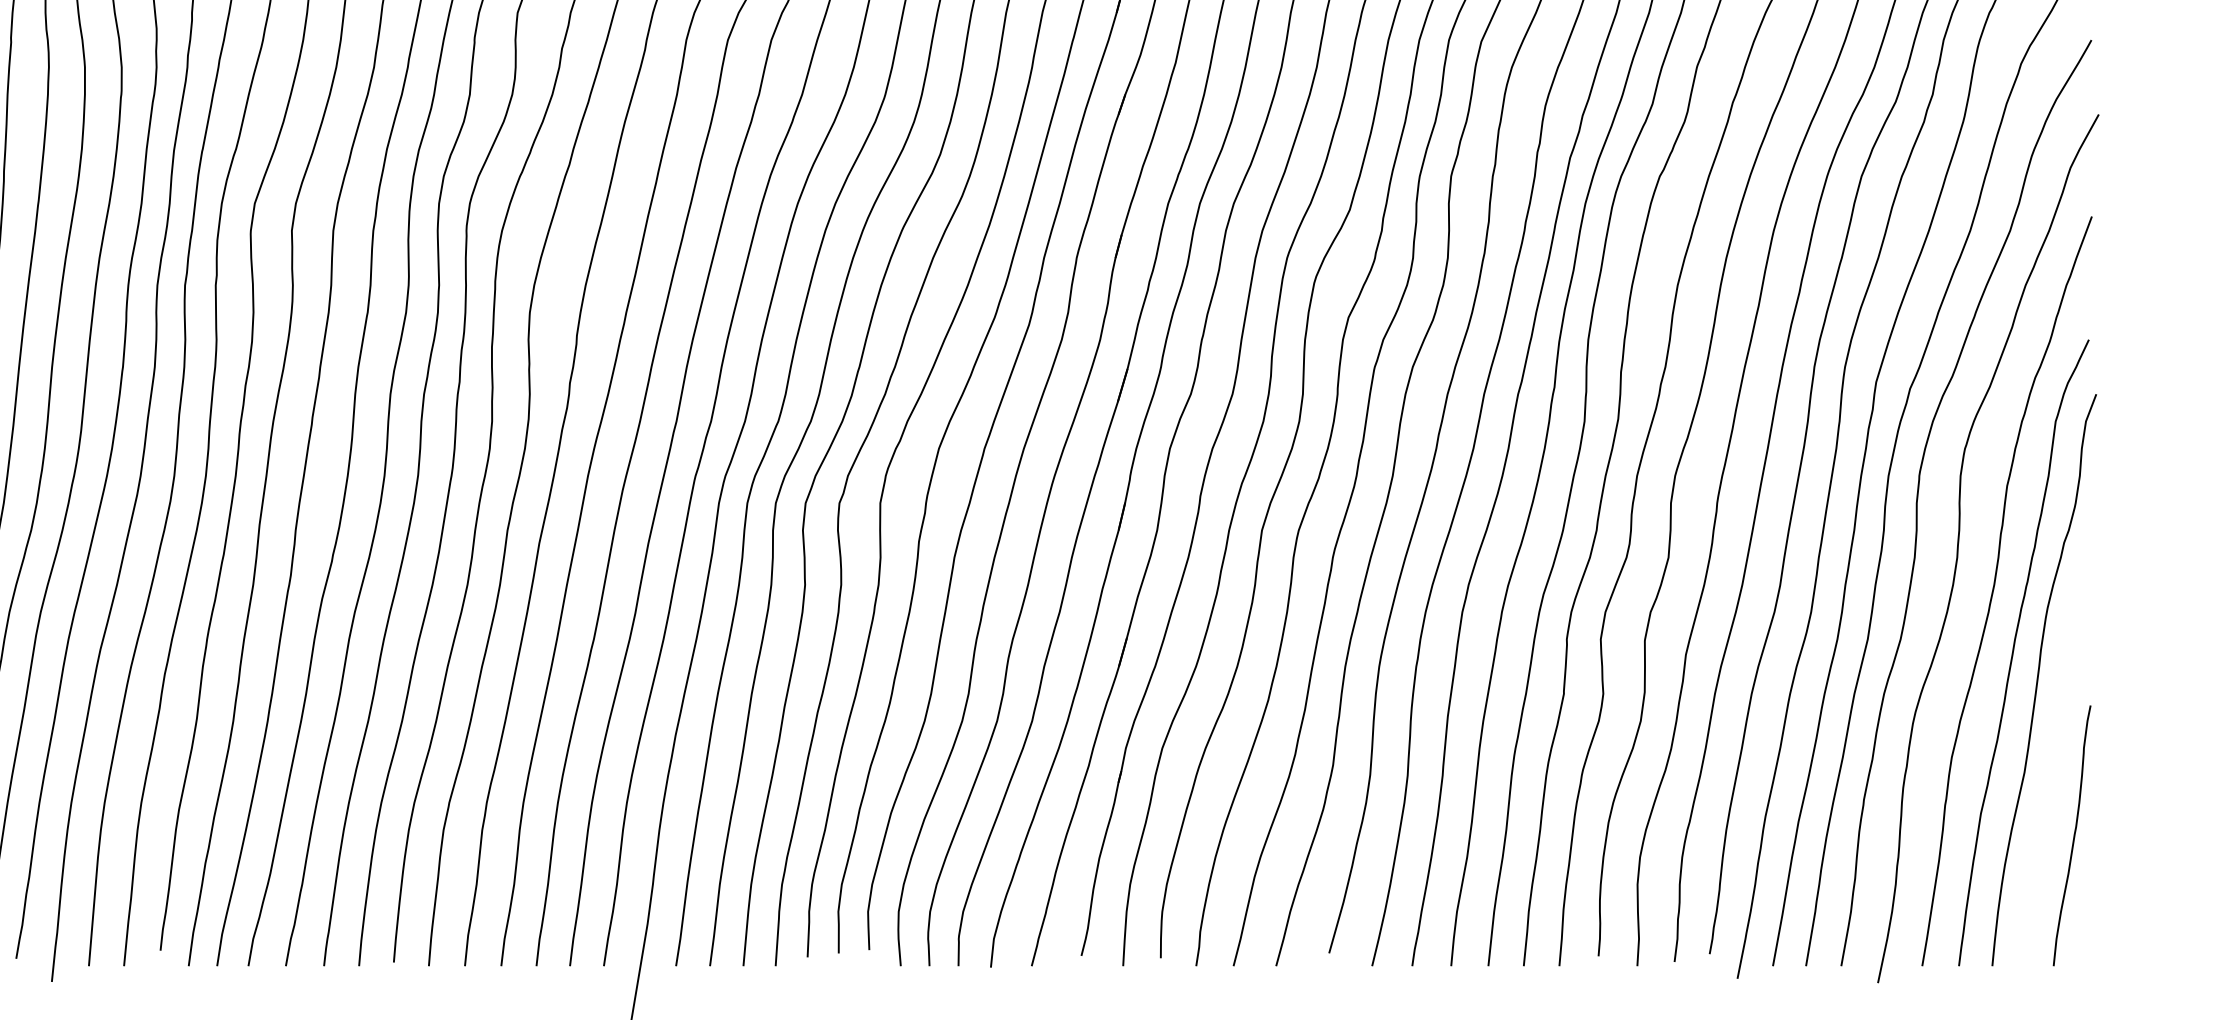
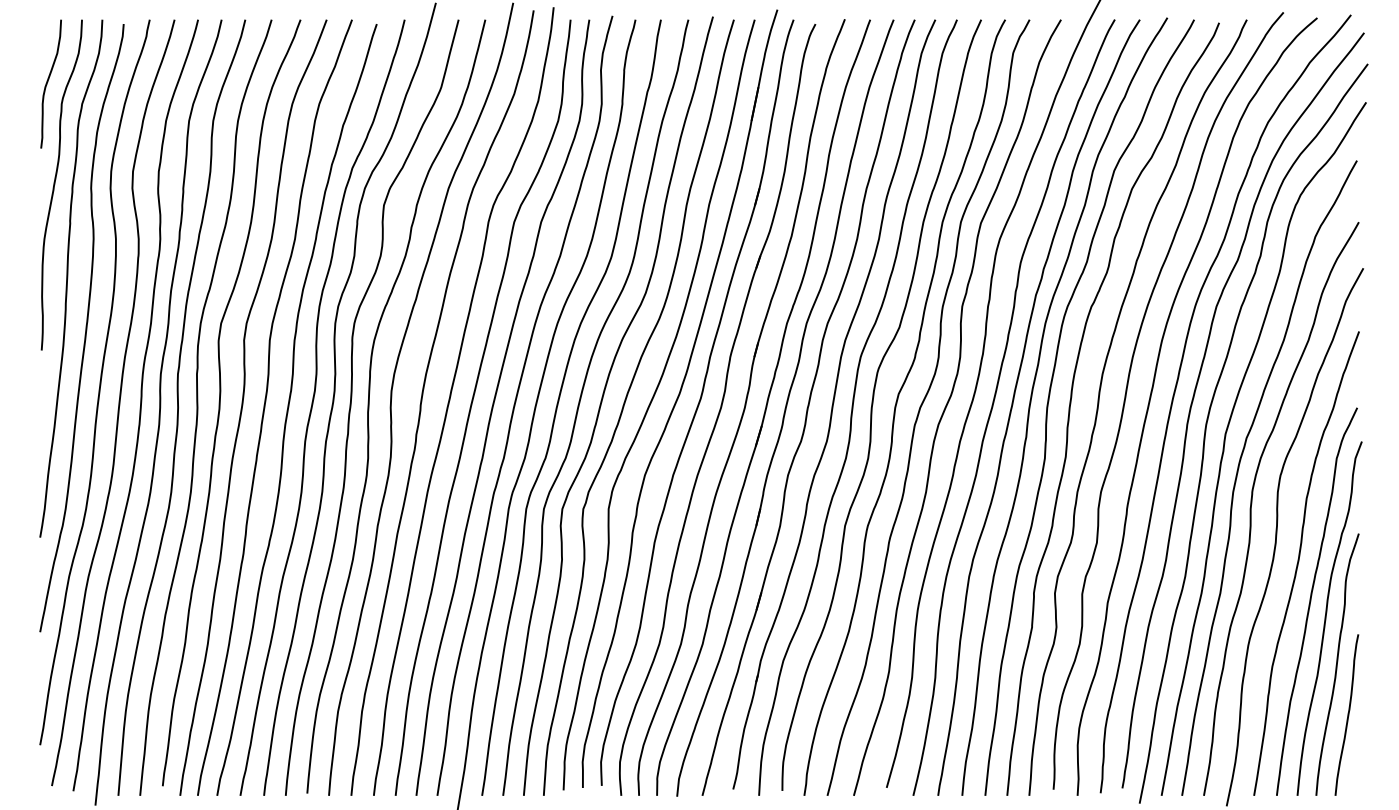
curve: (2056, 754) -> (1337, 664), added

